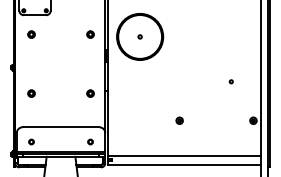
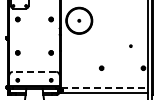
line: (61, 126) -> (34, 71), solid -> dashed
line: (184, 154) -> (104, 87), solid -> dashed

